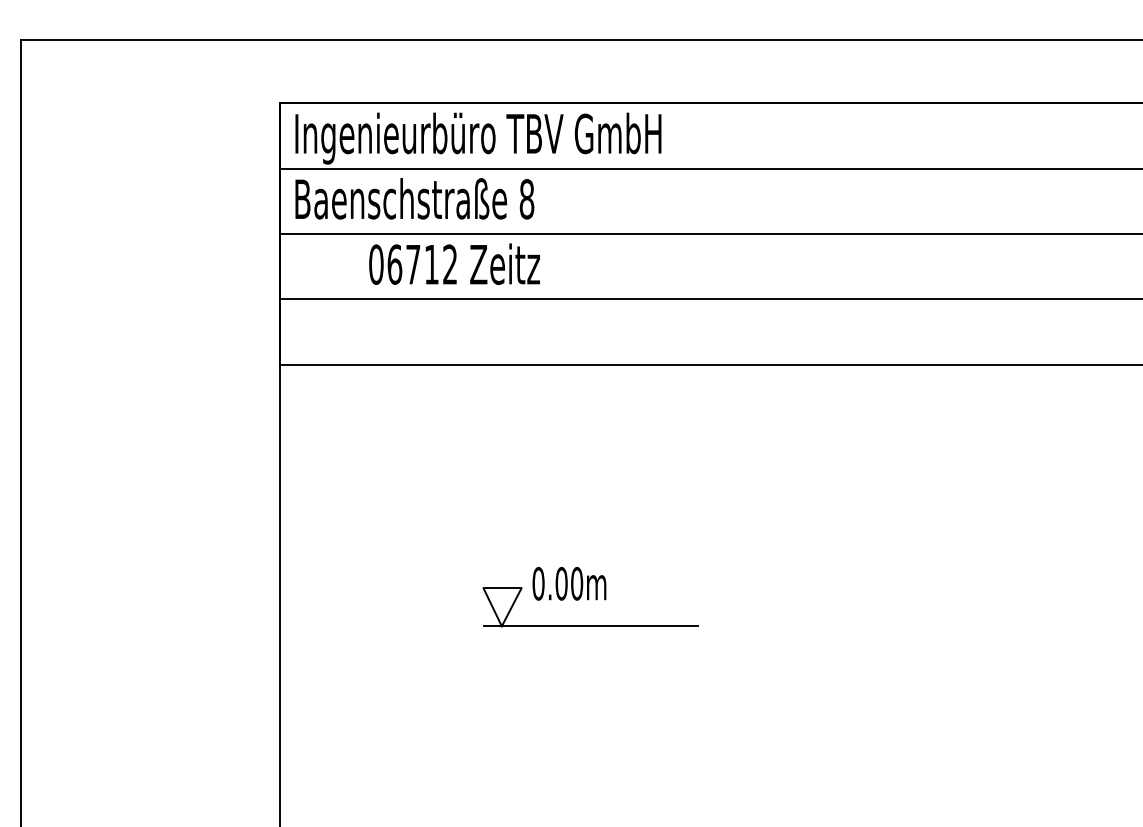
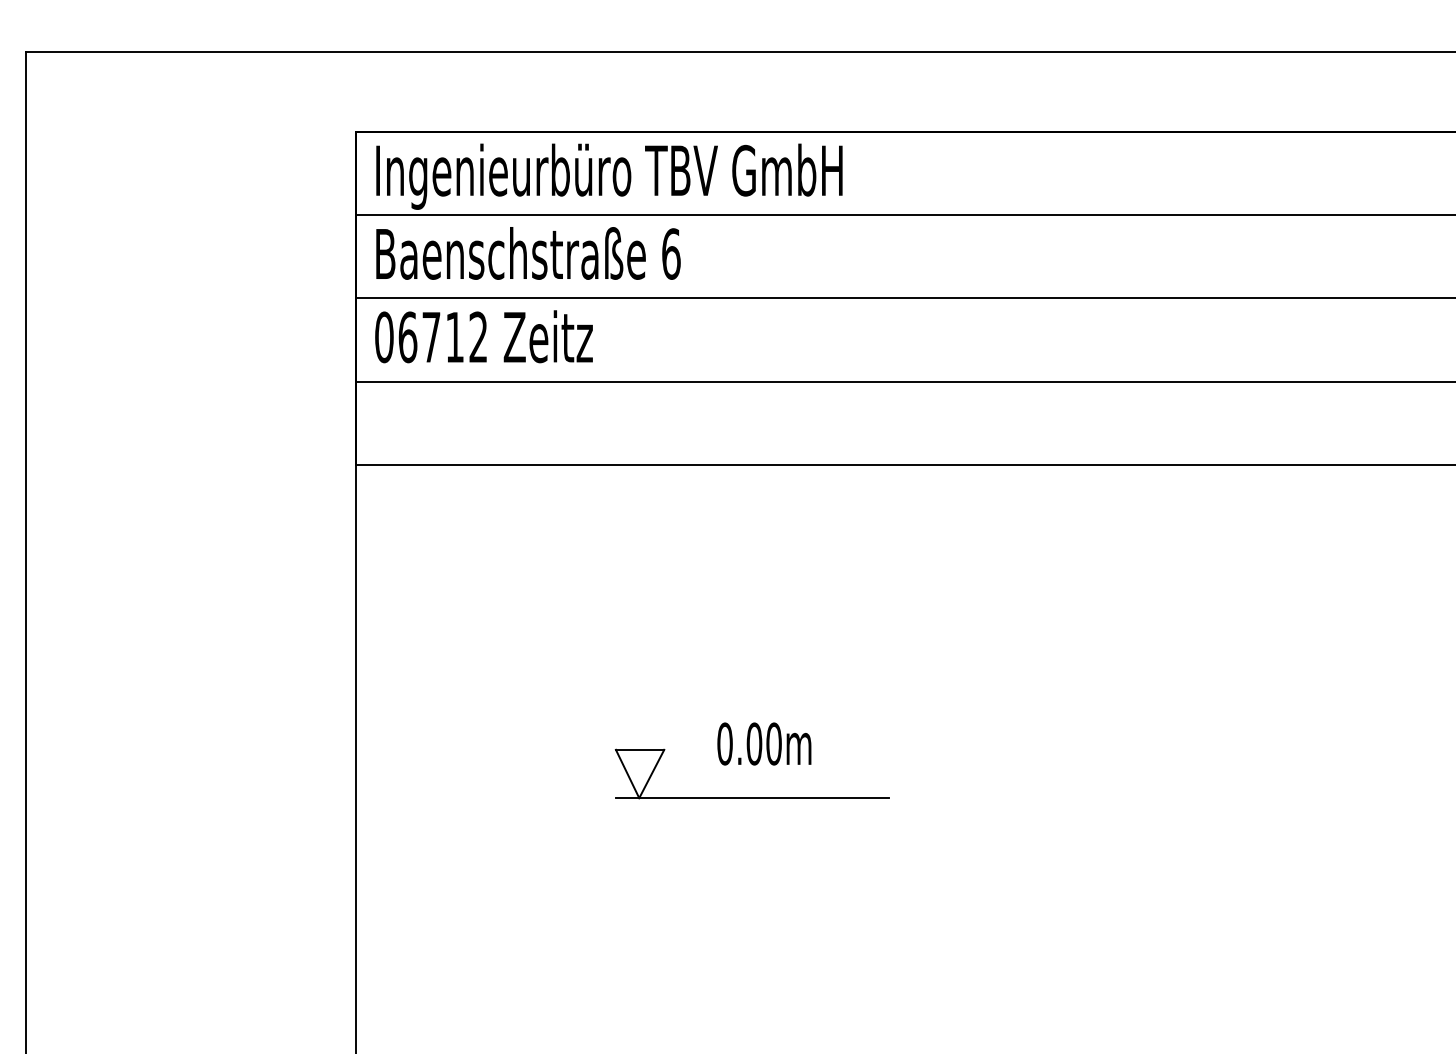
text: (527, 198) -> (671, 253), 8 -> 6
text: (454, 263) -> (483, 336), moved
text: (569, 583) -> (764, 743), moved

